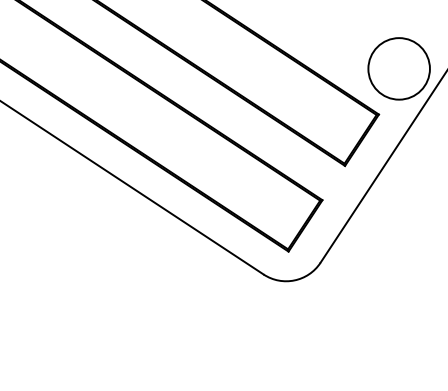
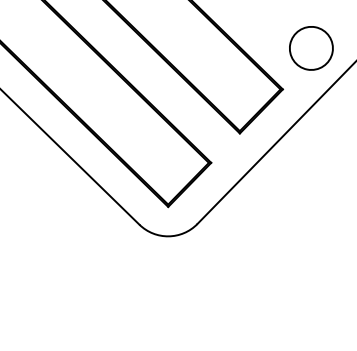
circle: (398, 68) -> (310, 47), size x0.7

